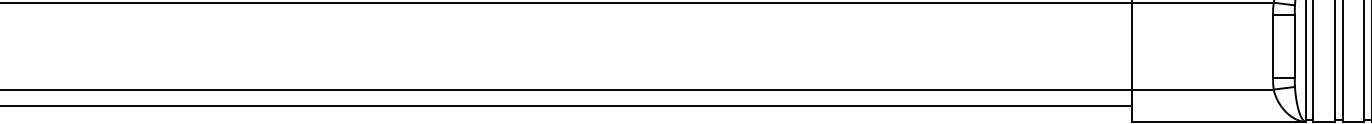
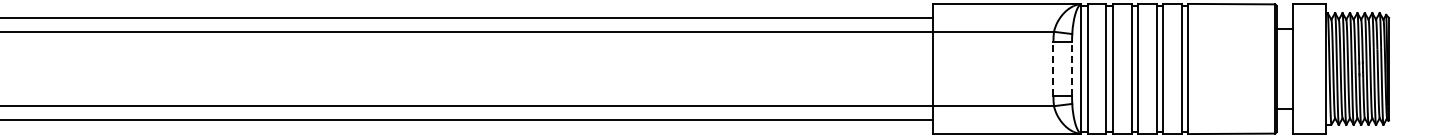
line: (1273, 45) -> (1053, 68), solid -> dashed
line: (1295, 45) -> (1072, 68), solid -> dashed

